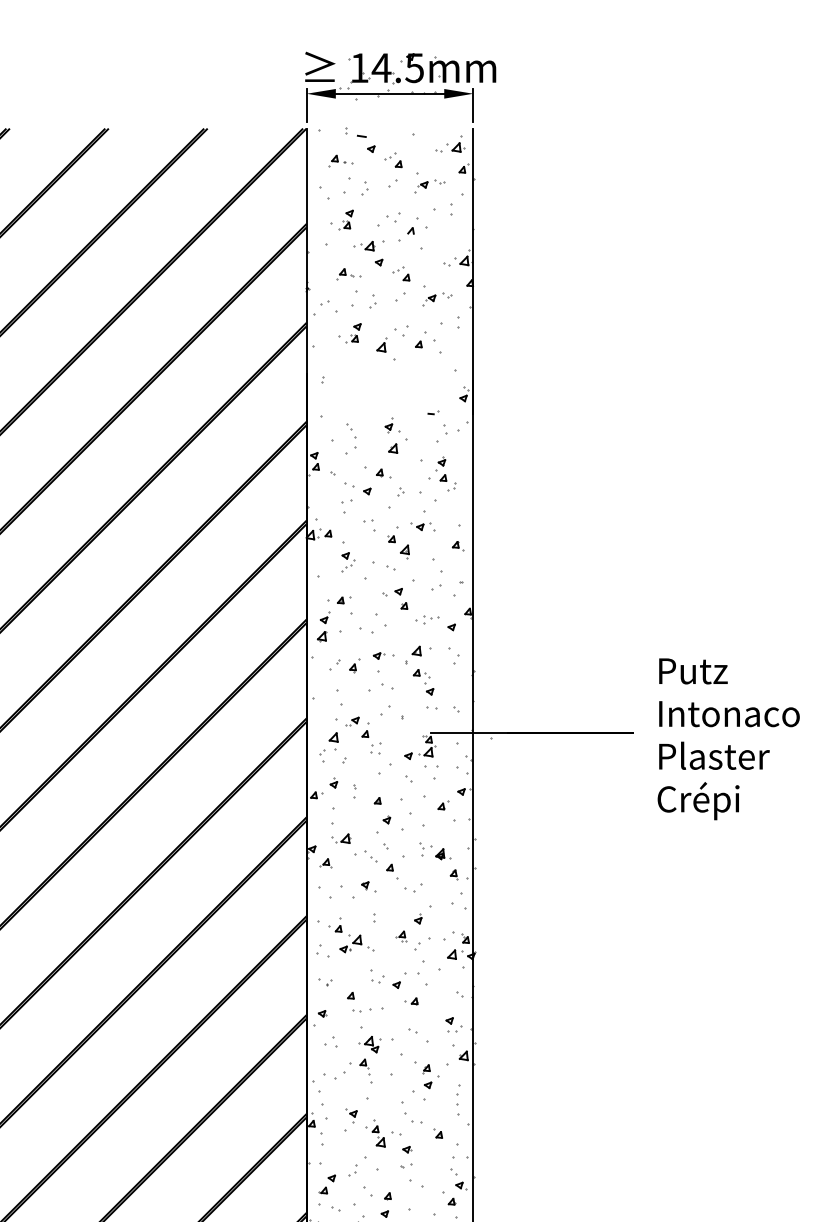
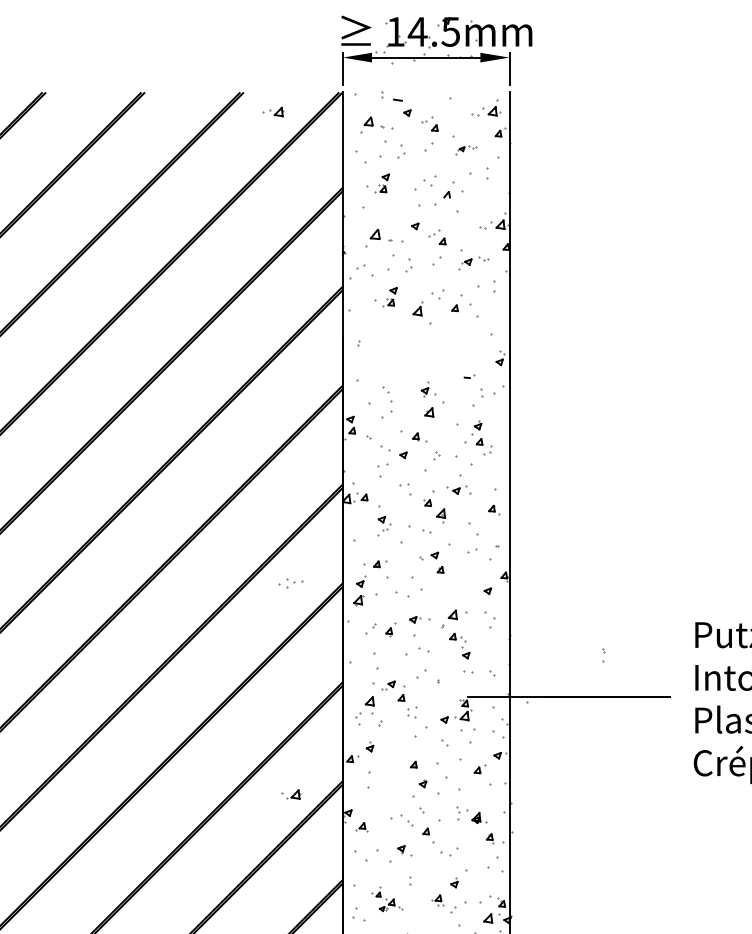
part: (340, 160) -> (376, 124), size x1.4
part: (429, 186) -> (465, 150), size x0.7
part: (364, 245) -> (273, 111), moved
part: (348, 274) -> (384, 238), size x1.6
part: (427, 619) -> (290, 583), moved
part: (354, 791) -> (603, 655), moved
part: (341, 838) -> (291, 794), moved
part: (351, 935) -> (387, 899), size x0.7

